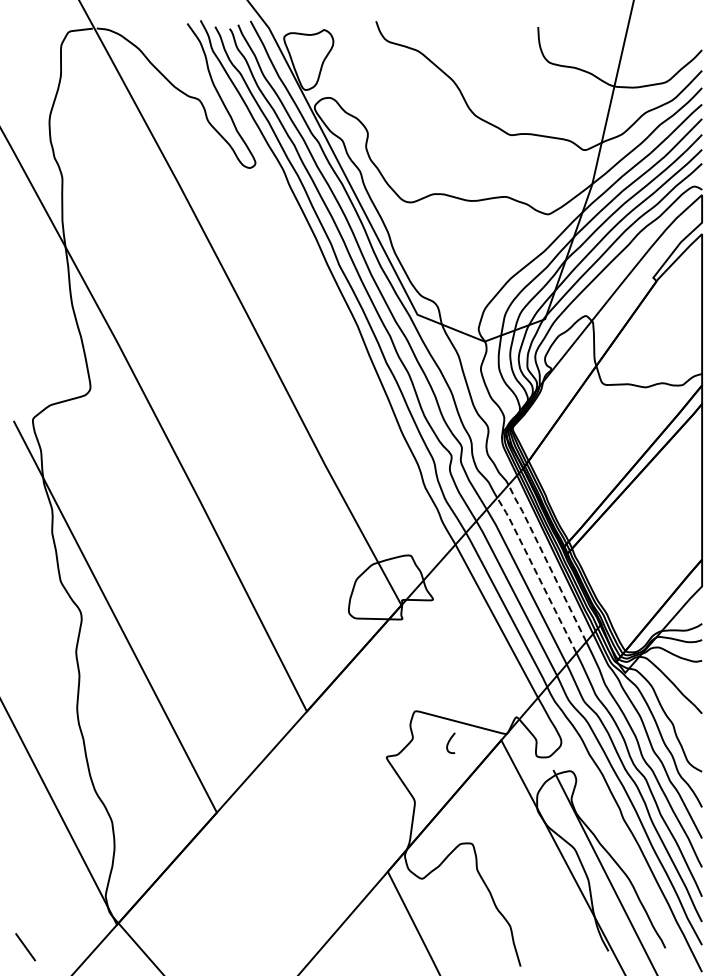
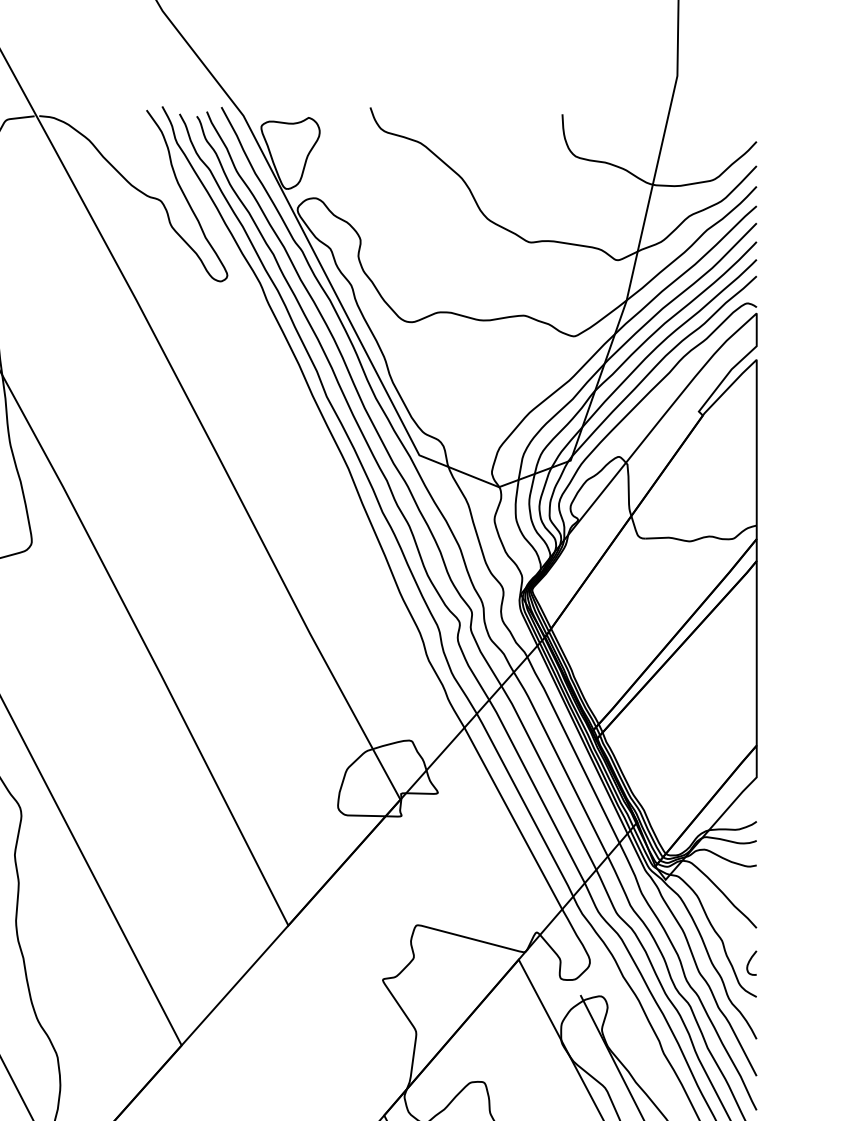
line: (547, 561) -> (573, 747), dashed -> solid
line: (536, 573) -> (560, 762), dashed -> solid
curve: (449, 743) -> (750, 963), moved

